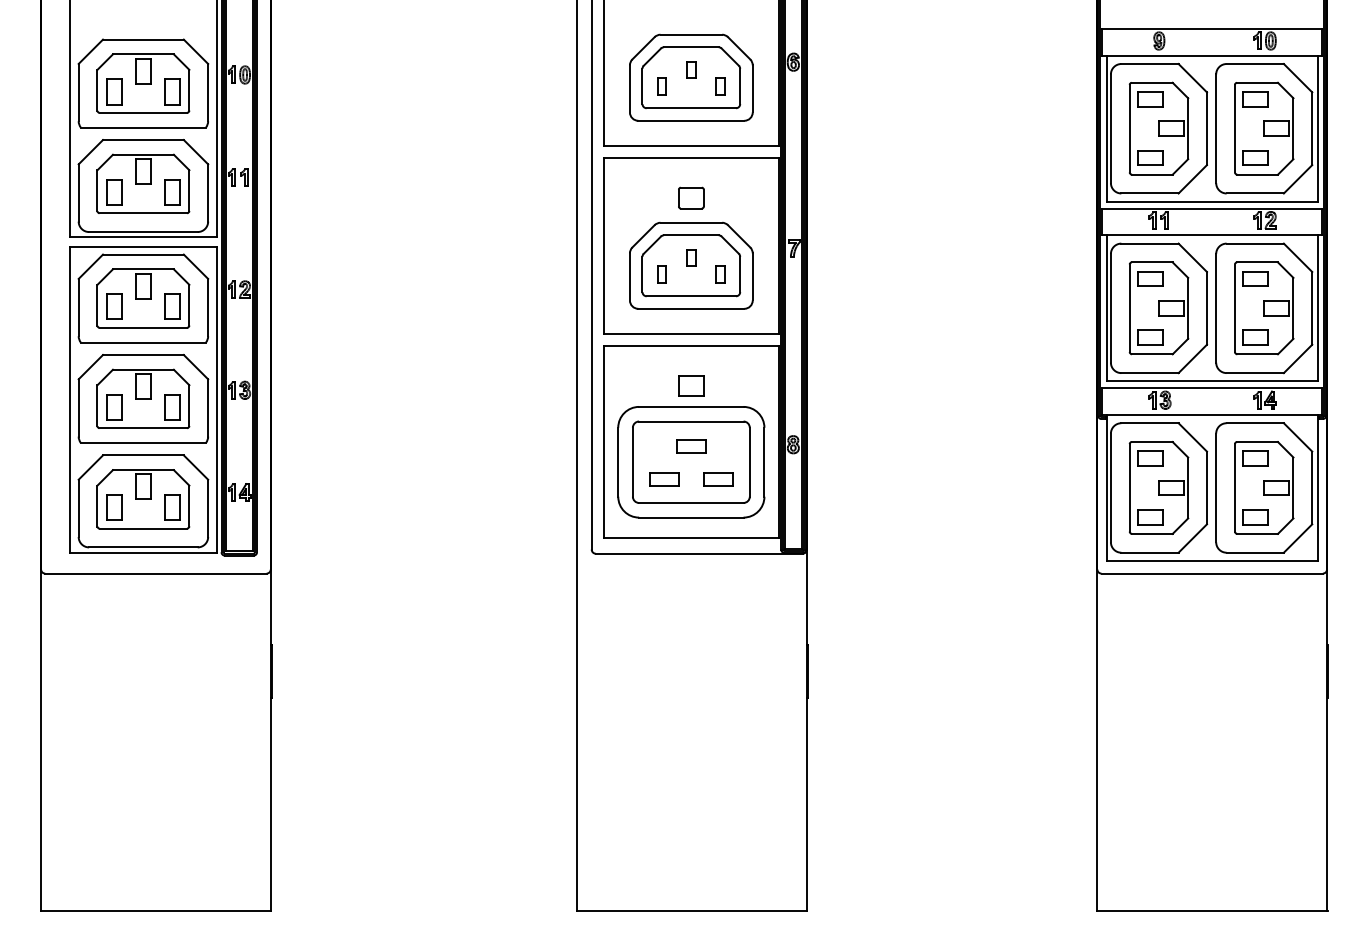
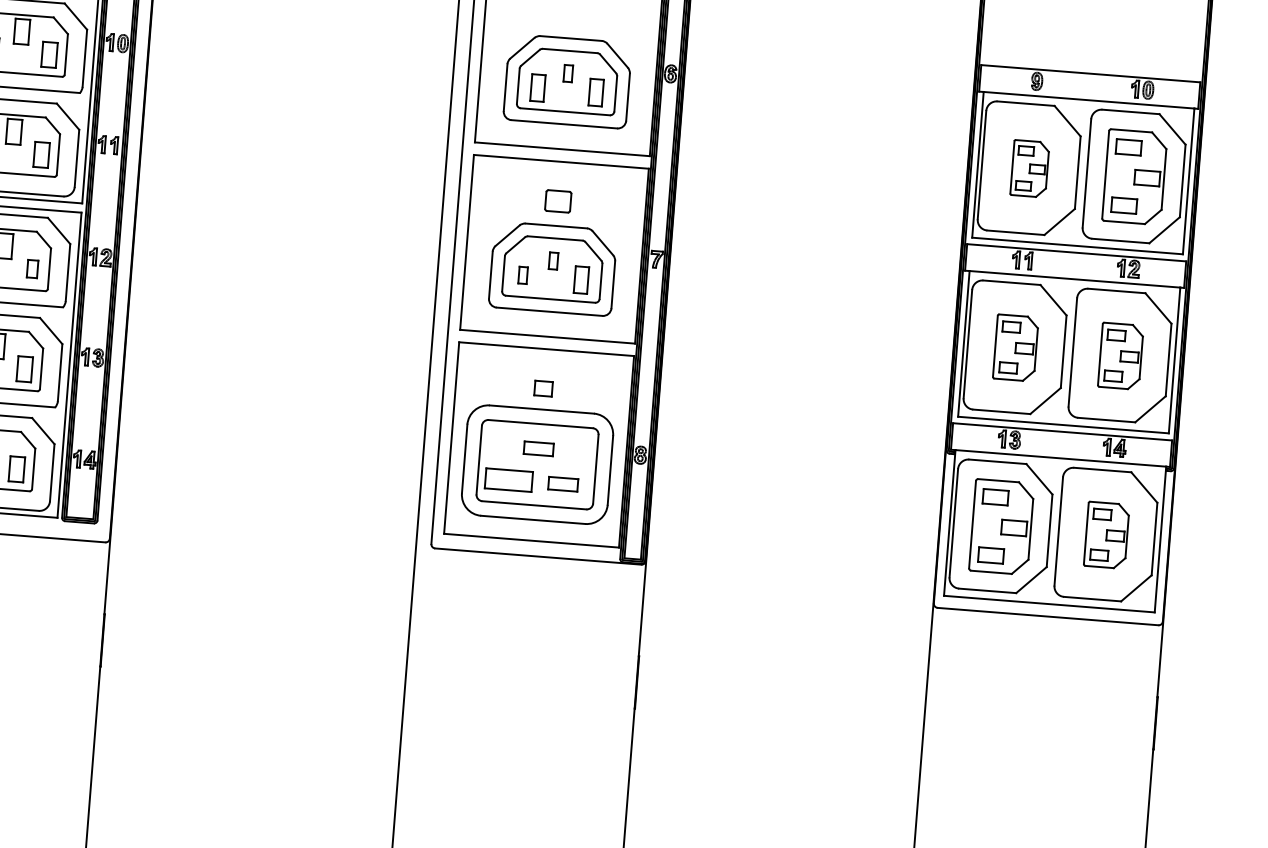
part: (661, 86) -> (537, 87), size x1.6
part: (720, 86) -> (596, 92), size x1.6
part: (1158, 128) -> (1029, 168), size x0.6
part: (720, 274) -> (581, 279), size x1.6
part: (172, 306) -> (32, 268), size x0.7
part: (1158, 308) -> (1015, 348), size x0.7
part: (1264, 308) -> (1121, 356), size x0.7
part: (691, 385) -> (543, 388), size x0.7
part: (664, 479) -> (509, 479), size x1.6
part: (1264, 487) -> (1106, 534), size x0.7

